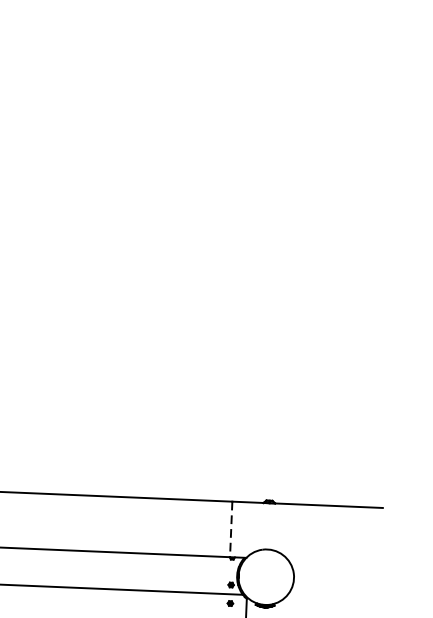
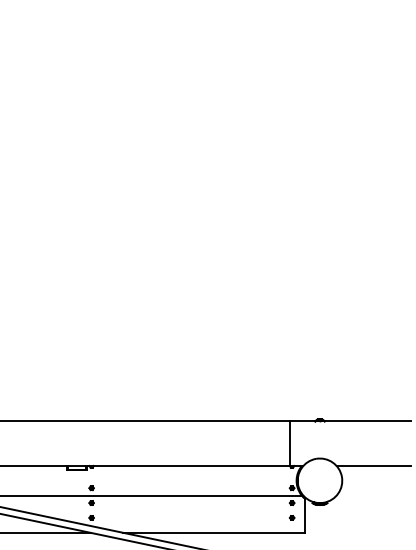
line: (231, 530) -> (290, 444), dashed -> solid
line: (333, 560) -> (373, 465), added

